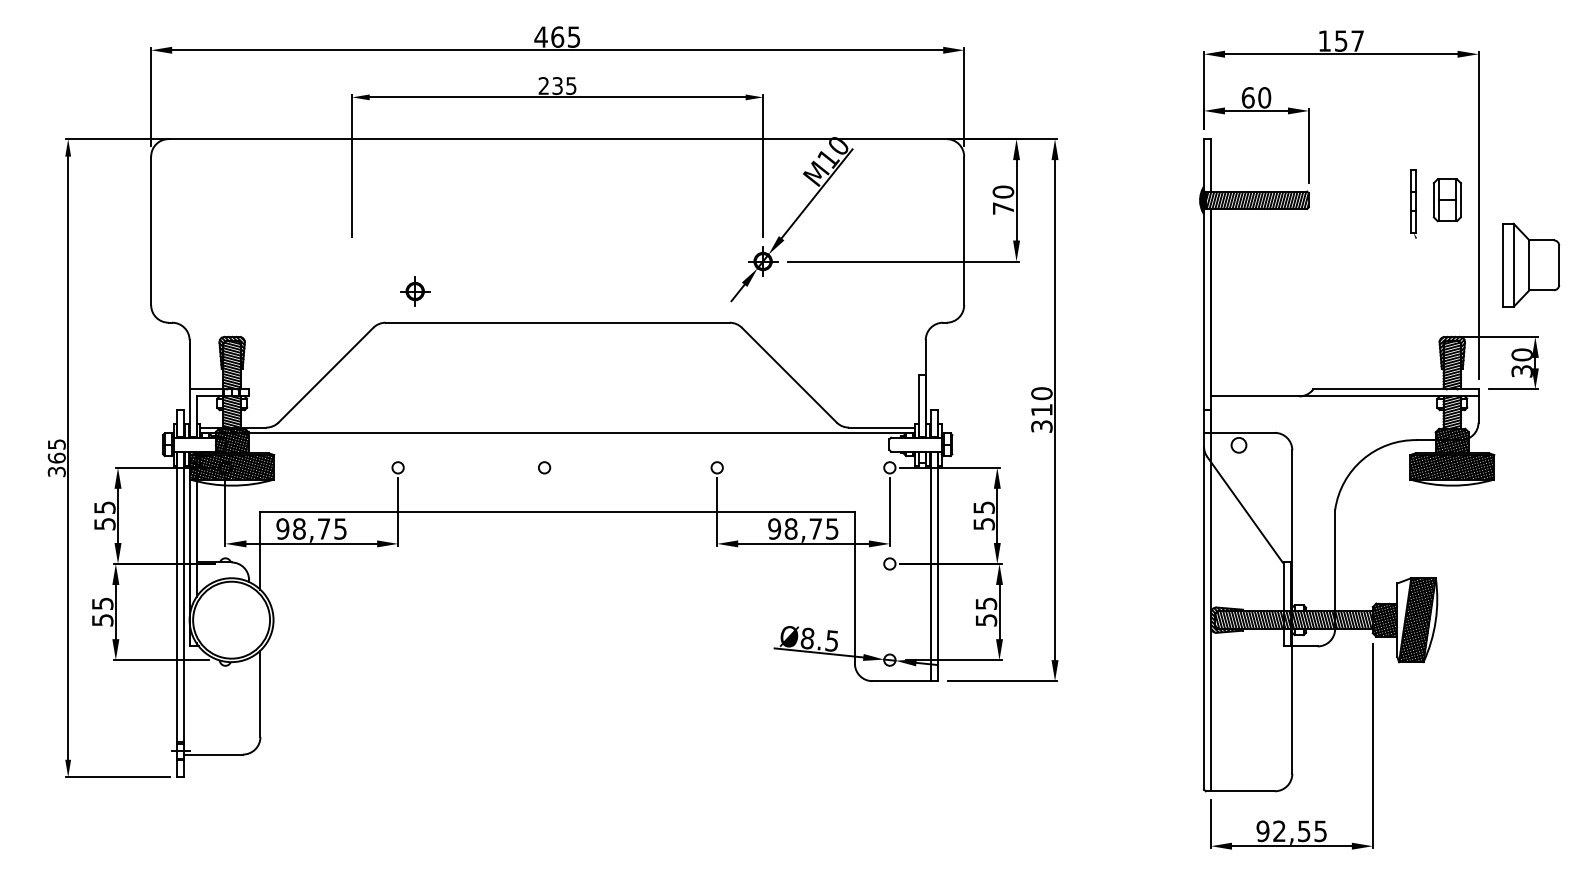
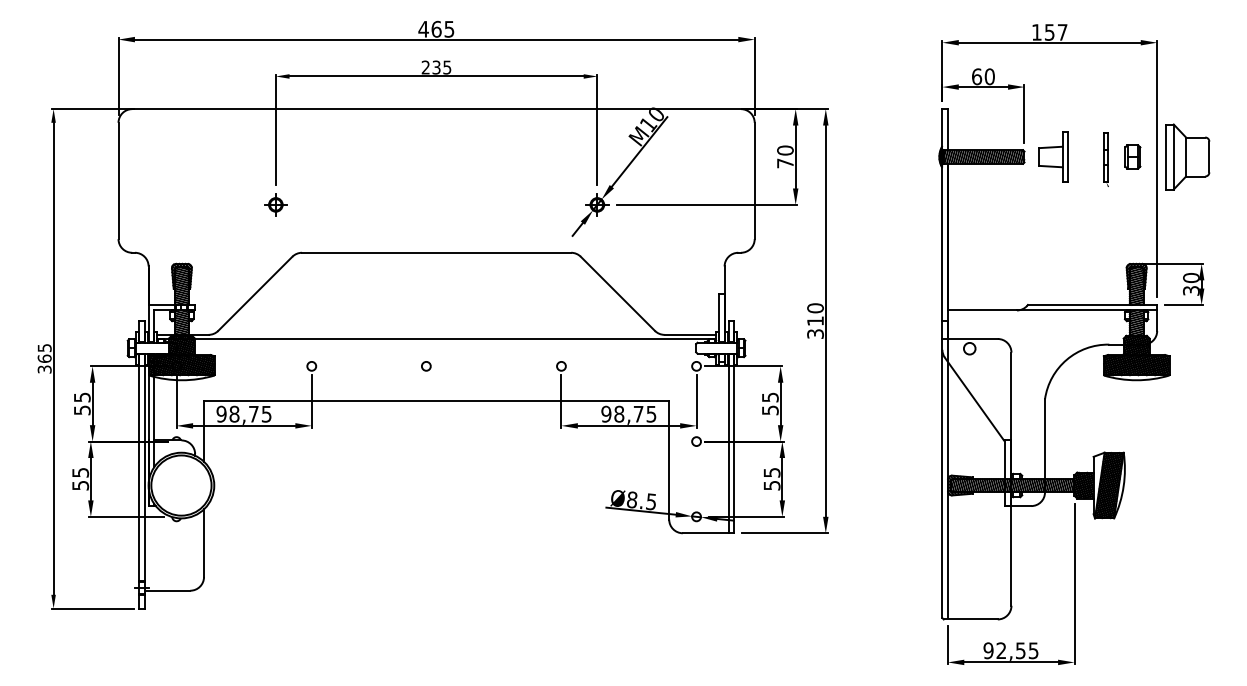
part: (1345, 200) -> (1053, 157), added
part: (1447, 200) -> (1132, 157), size x0.71
part: (1531, 264) -> (1187, 156), moved
part: (415, 291) -> (276, 204), moved

